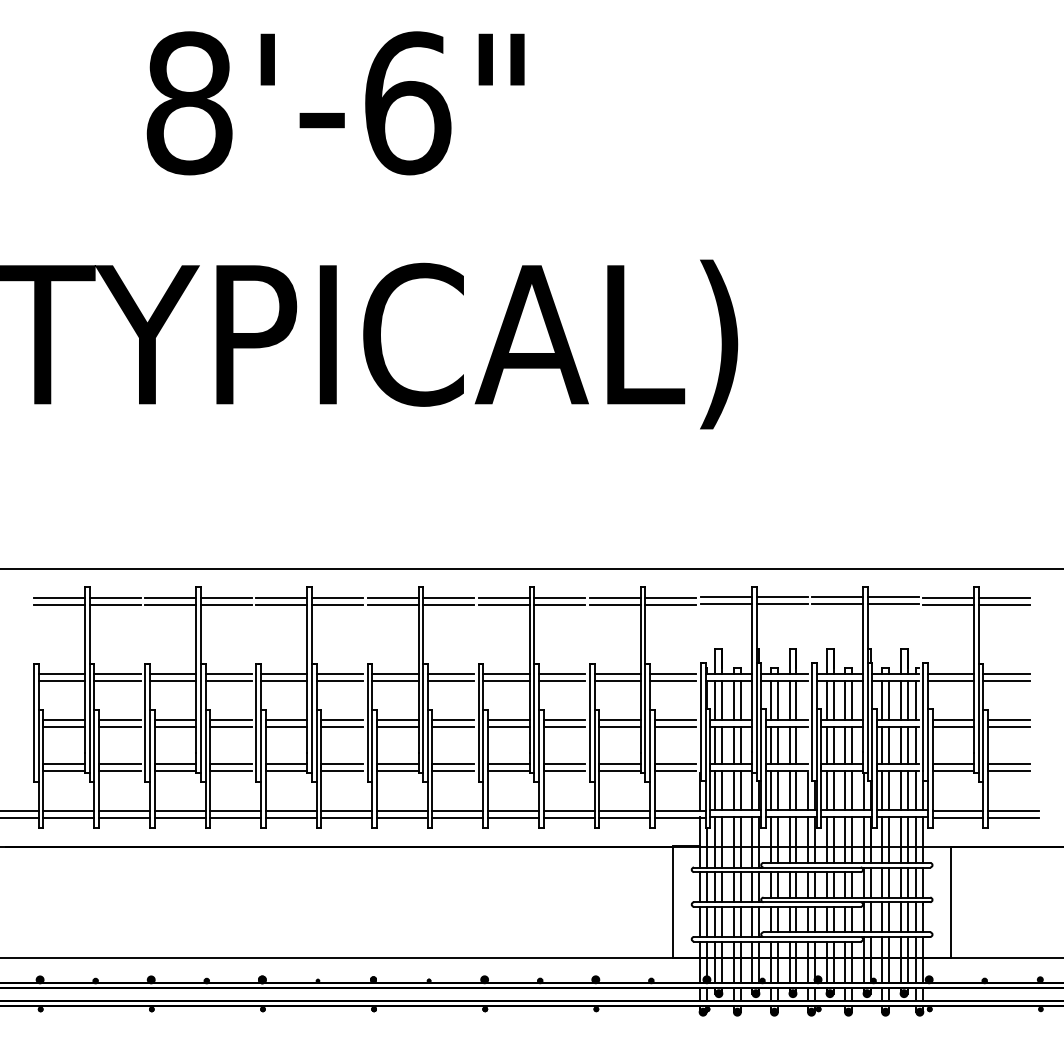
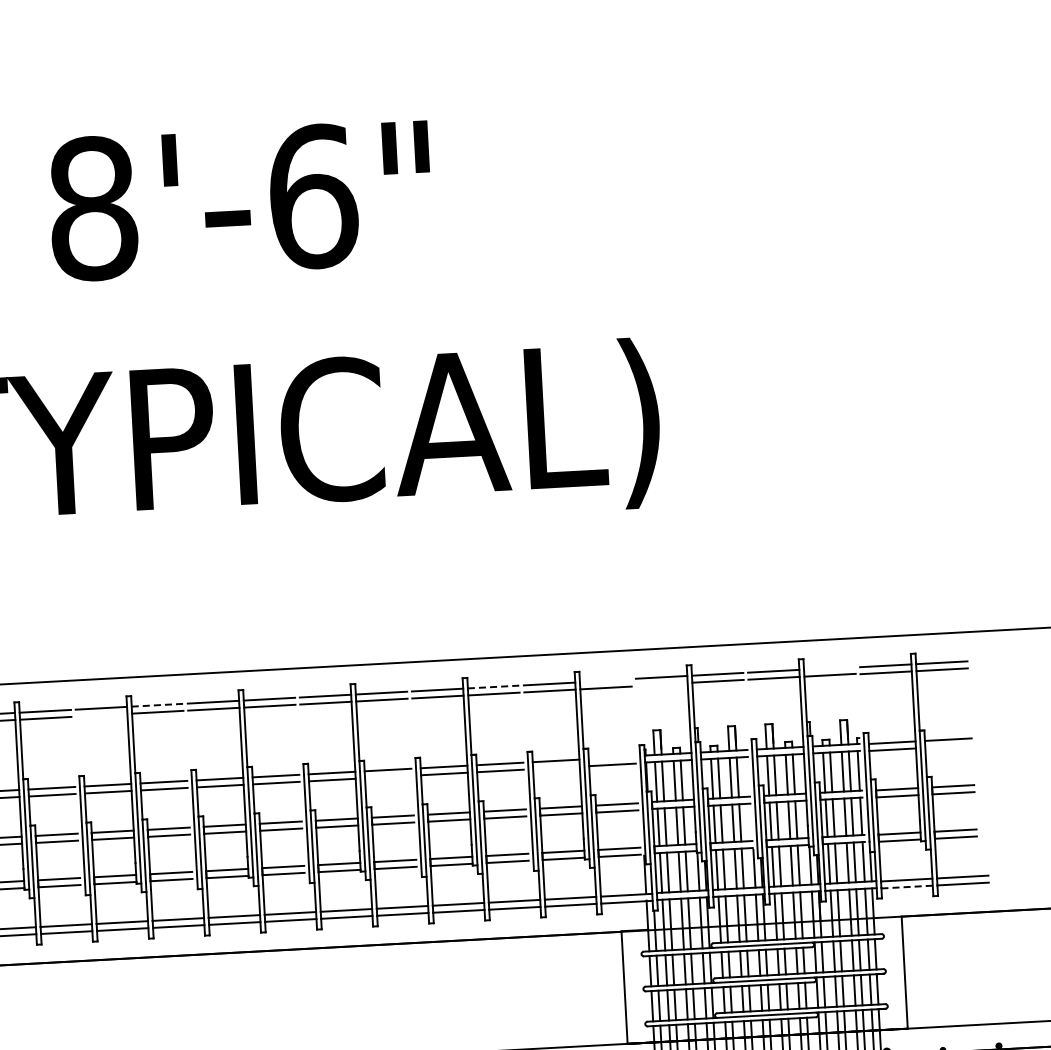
line: (225, 597) -> (156, 705), solid -> dashed
line: (559, 597) -> (493, 686), solid -> dashed
line: (670, 597) -> (605, 680), removed
line: (892, 597) -> (829, 668), removed
line: (170, 604) -> (101, 715), removed
line: (726, 604) -> (662, 684), removed
line: (673, 674) -> (612, 758), removed
line: (450, 681) -> (387, 777), removed
line: (617, 681) -> (556, 768), removed
line: (1006, 681) -> (948, 747), removed
line: (957, 817) -> (906, 886), solid -> dashed

